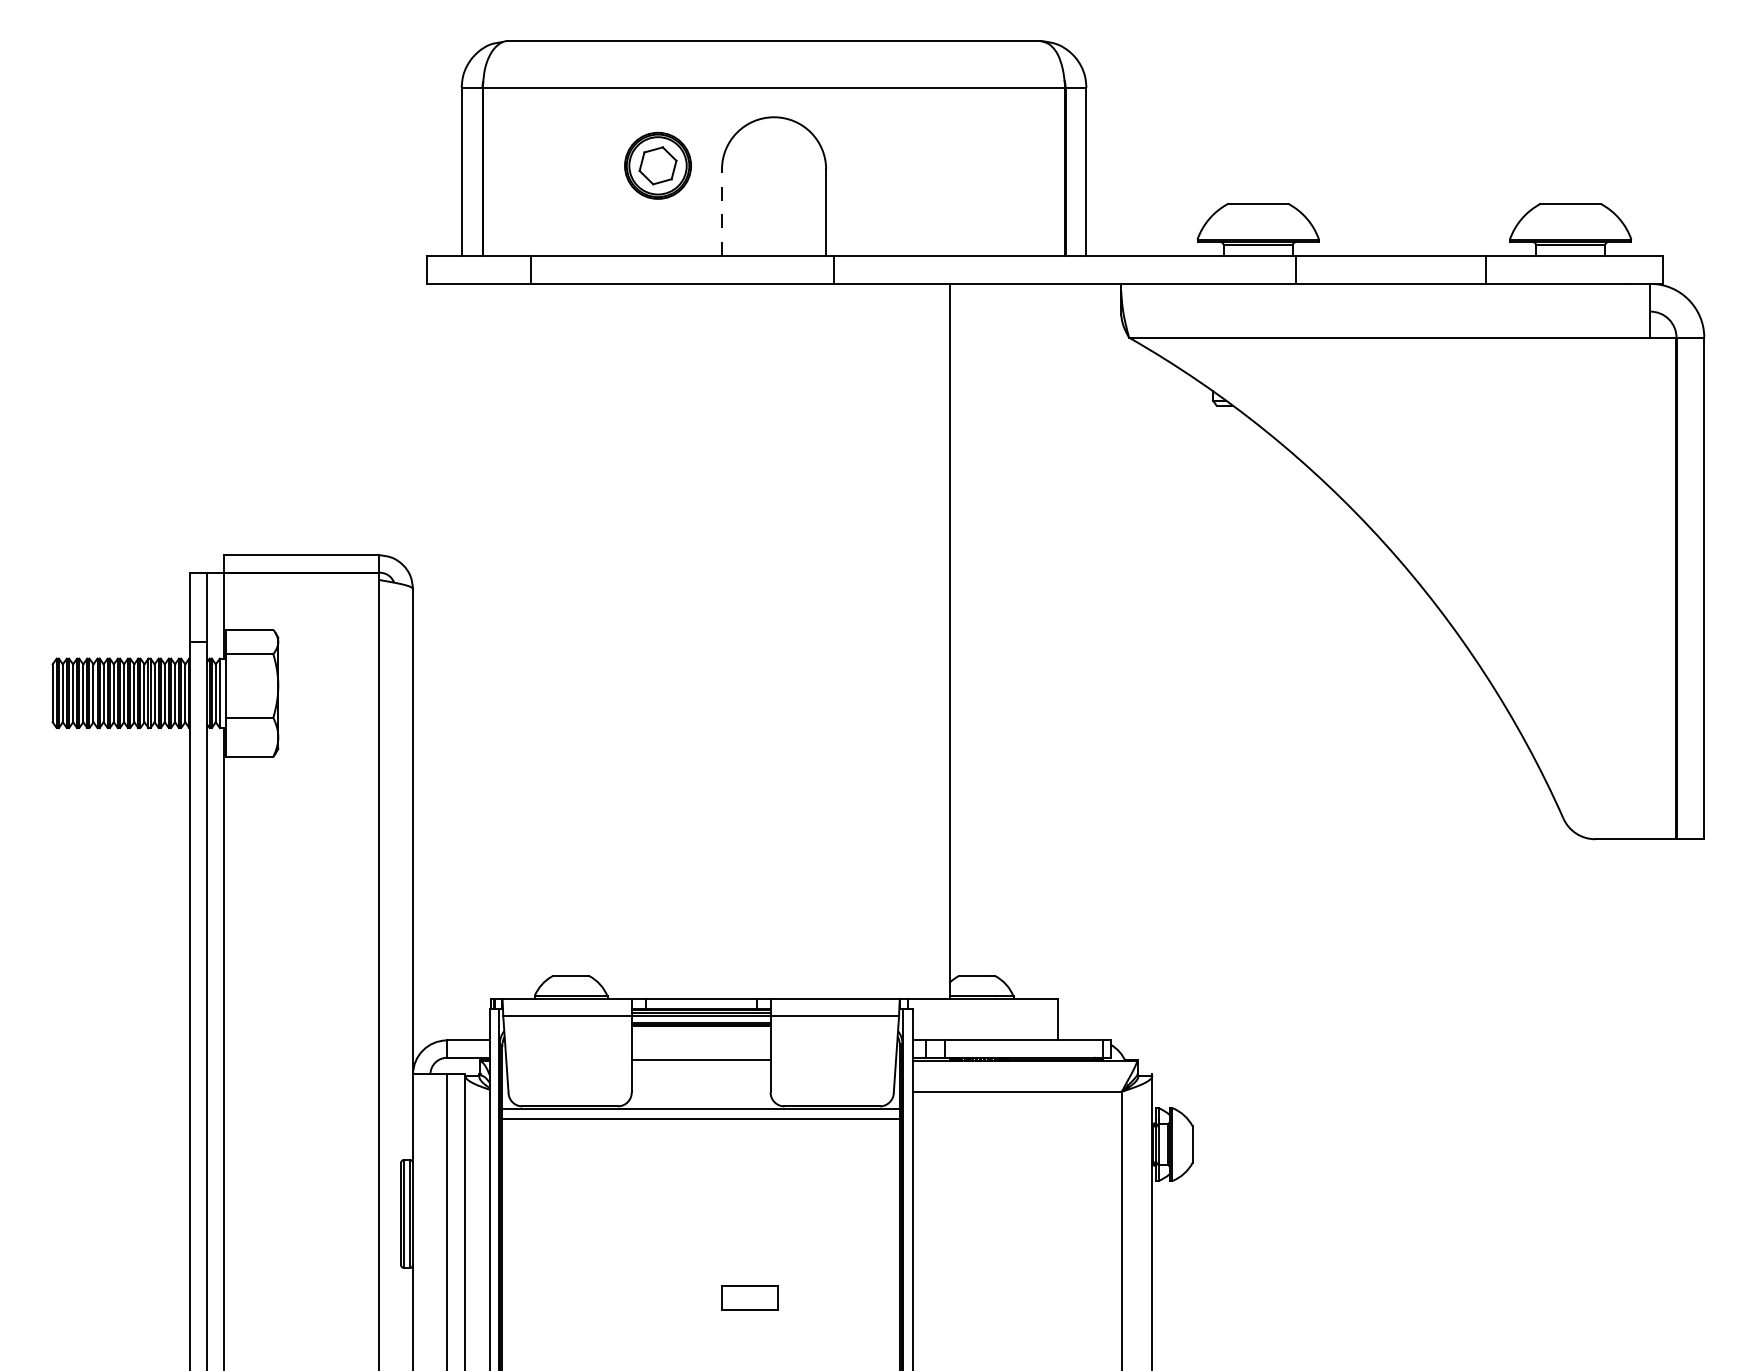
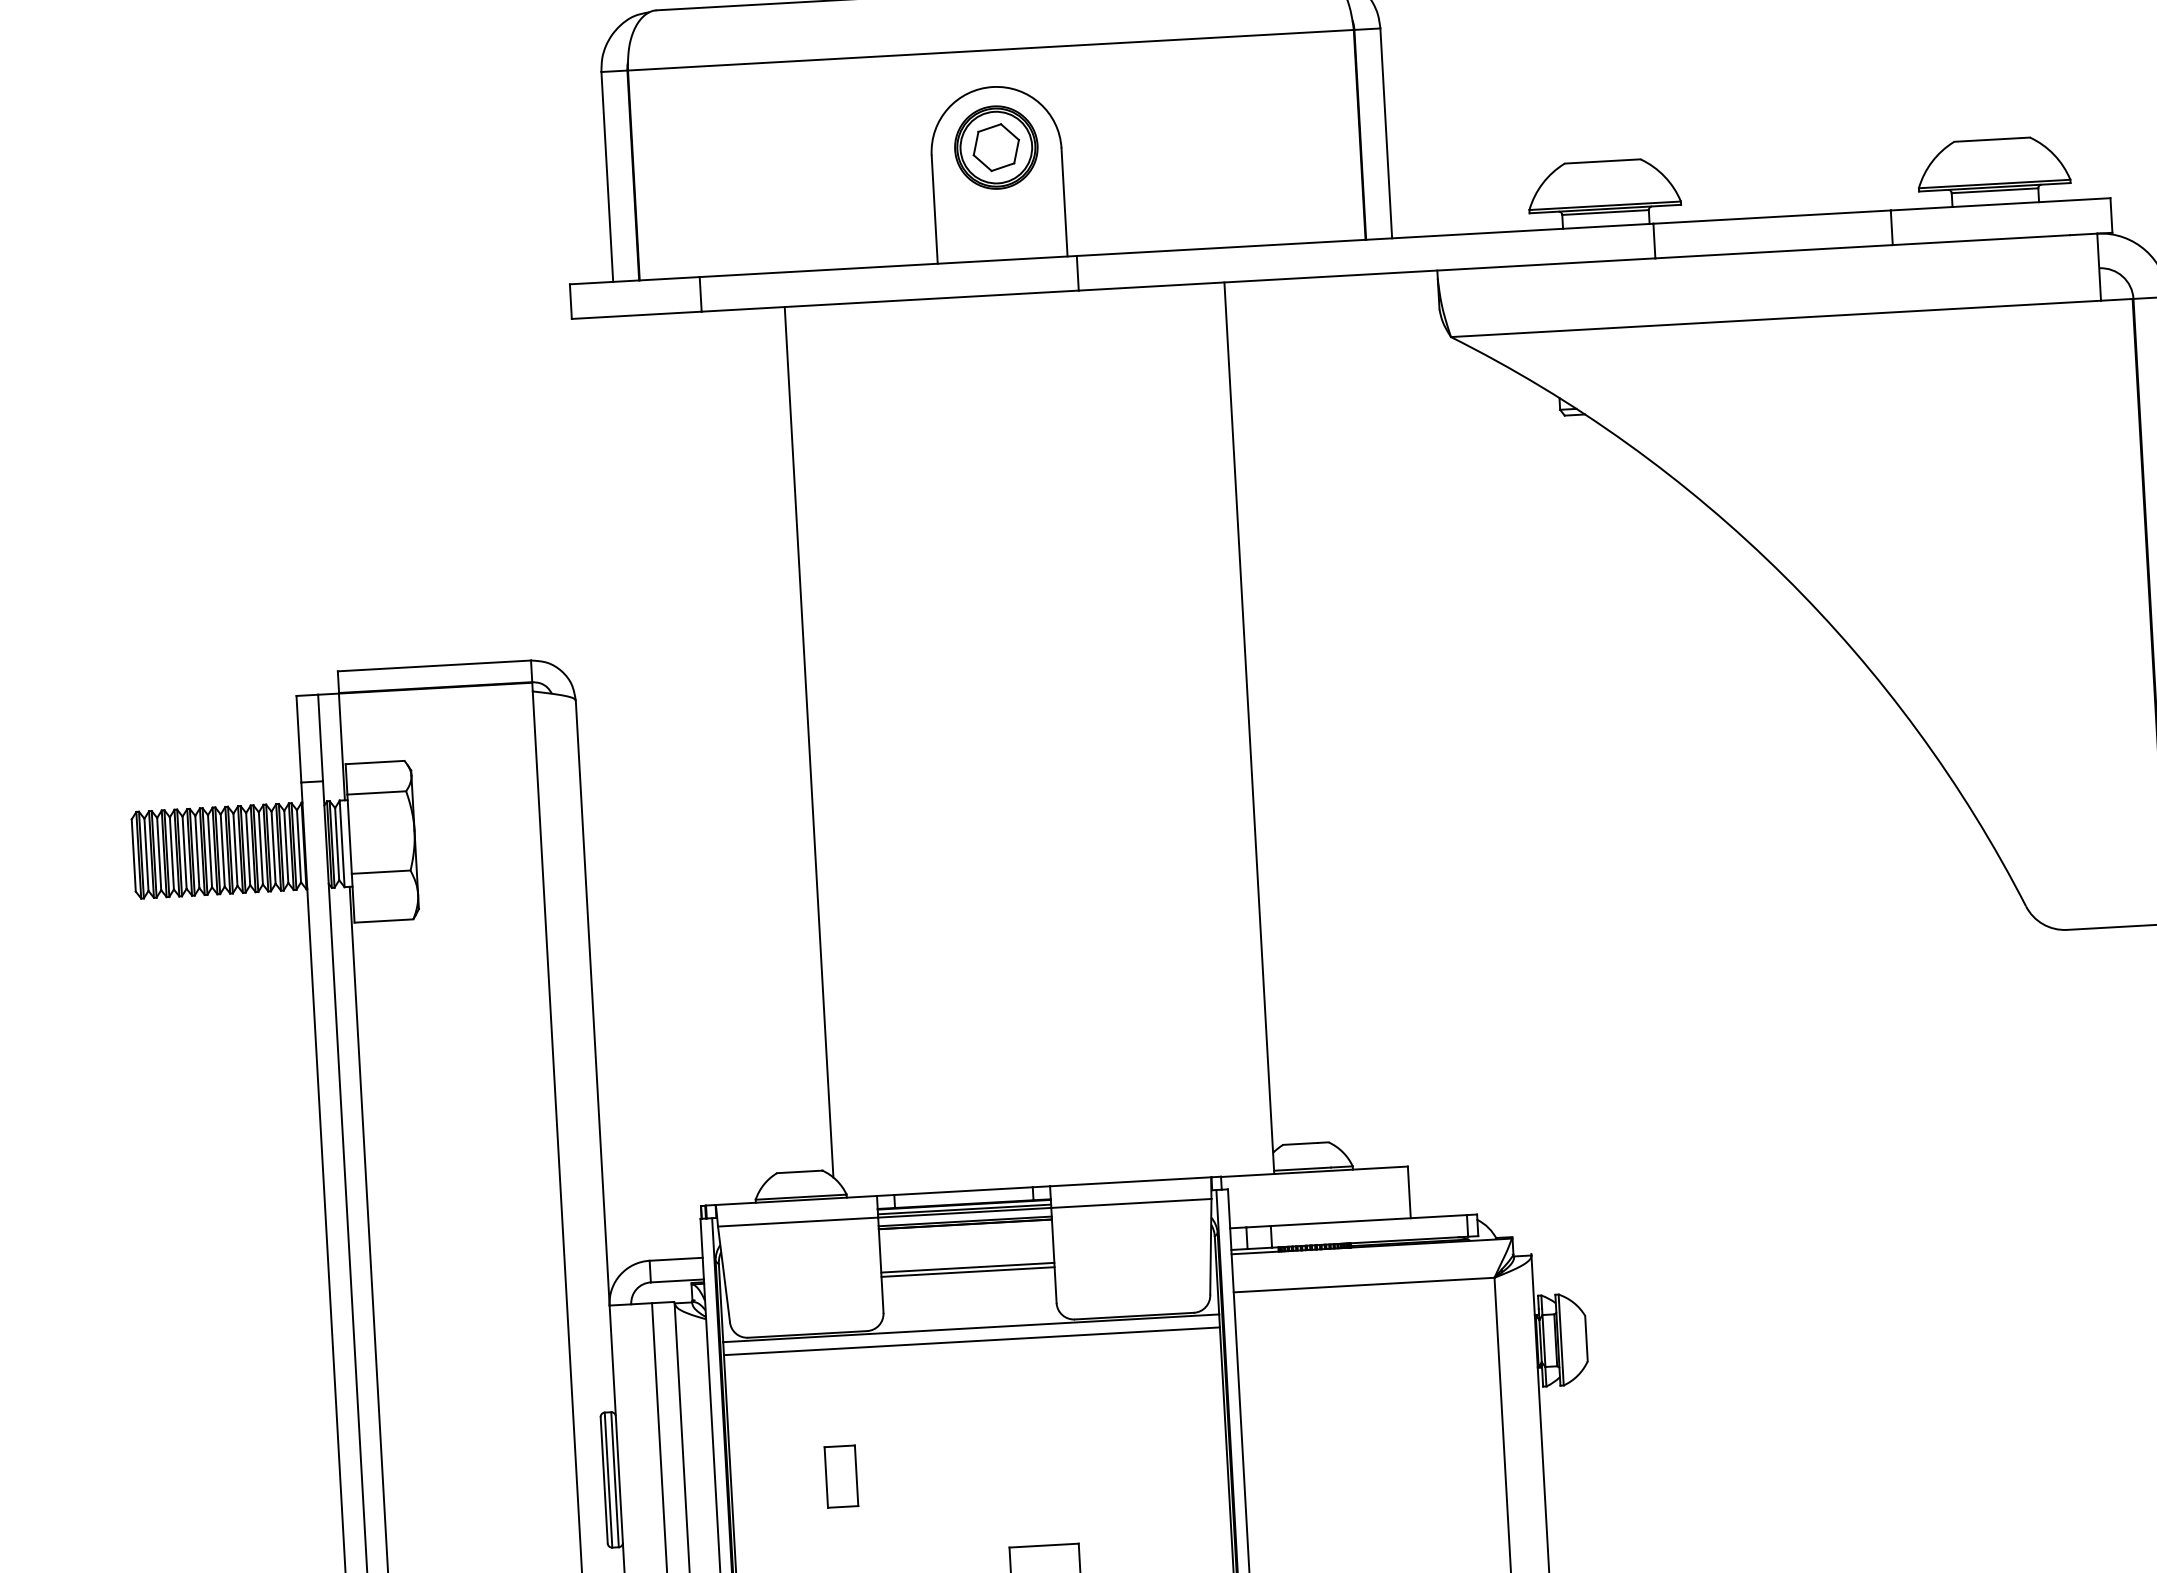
part: (657, 165) -> (995, 147), moved
line: (722, 212) -> (935, 209), dashed -> solid
line: (597, 632) -> (808, 741), added
line: (700, 1063) -> (967, 1271), added
part: (590, 1221) -> (841, 1476), added

